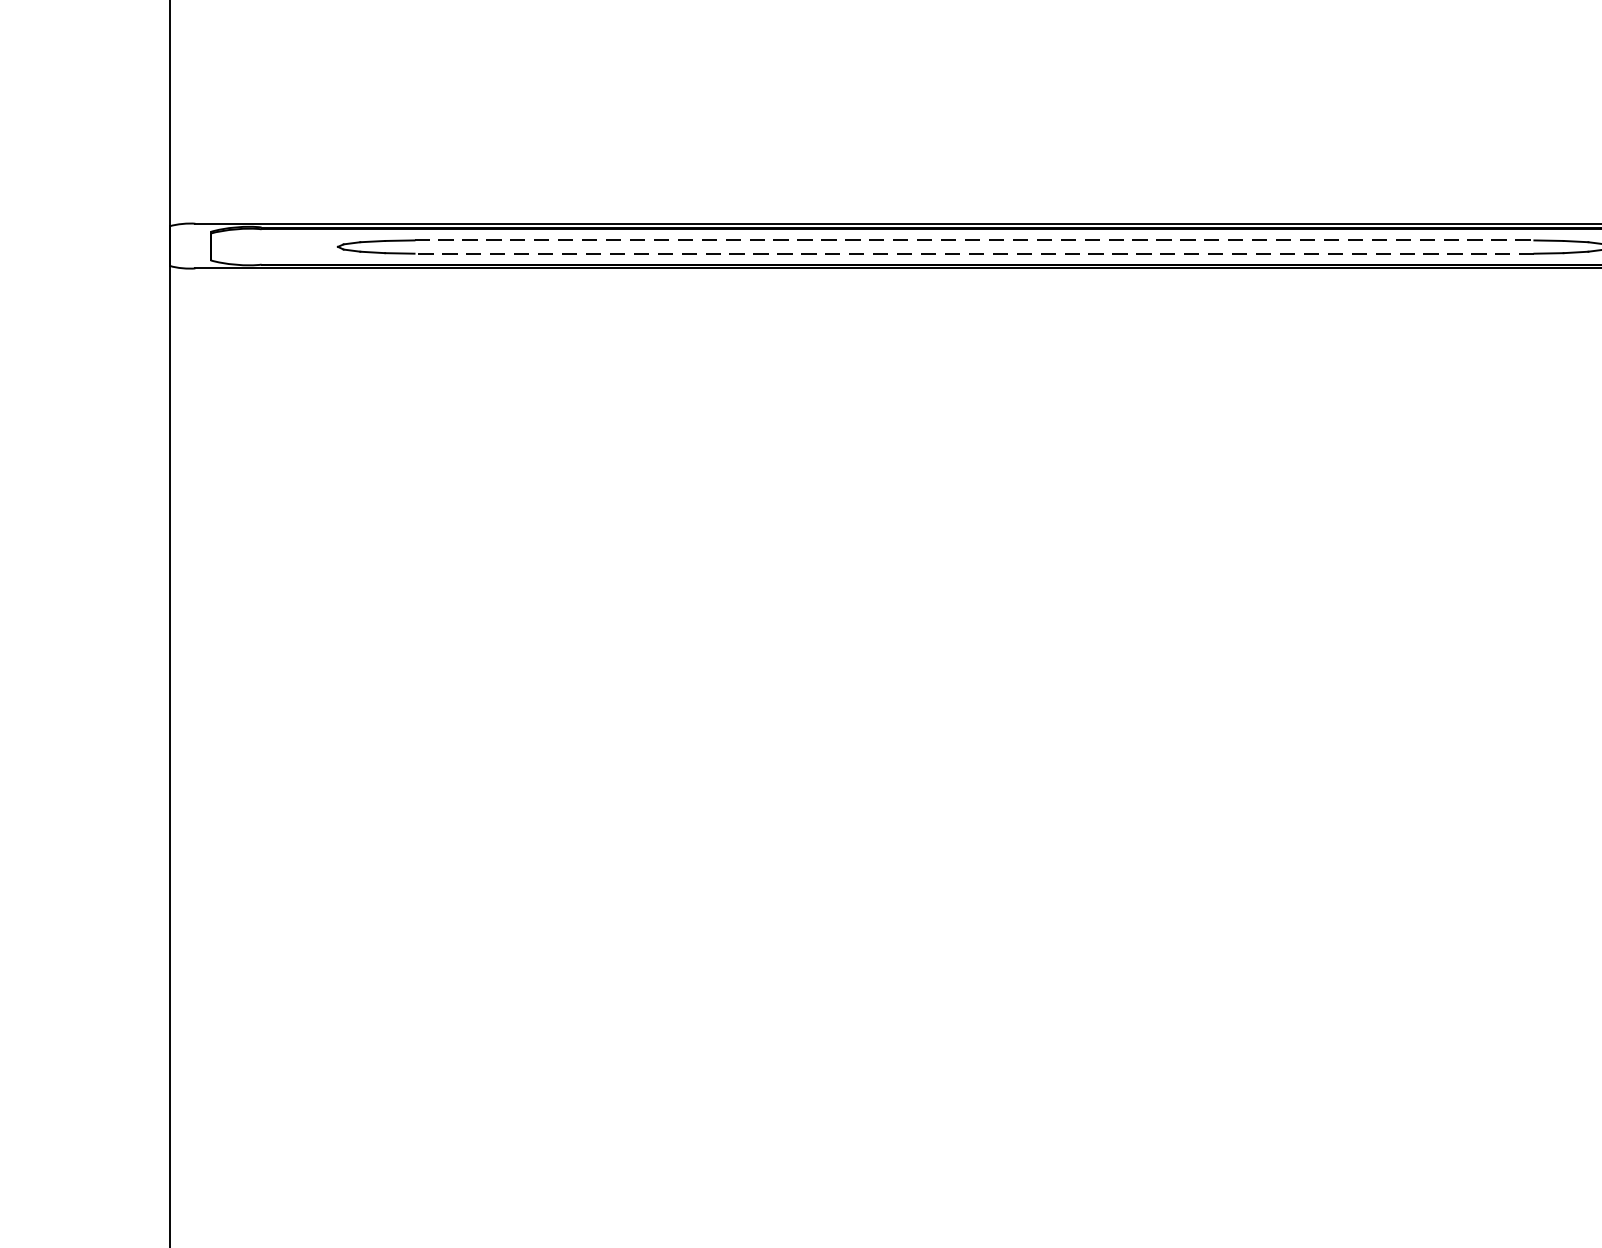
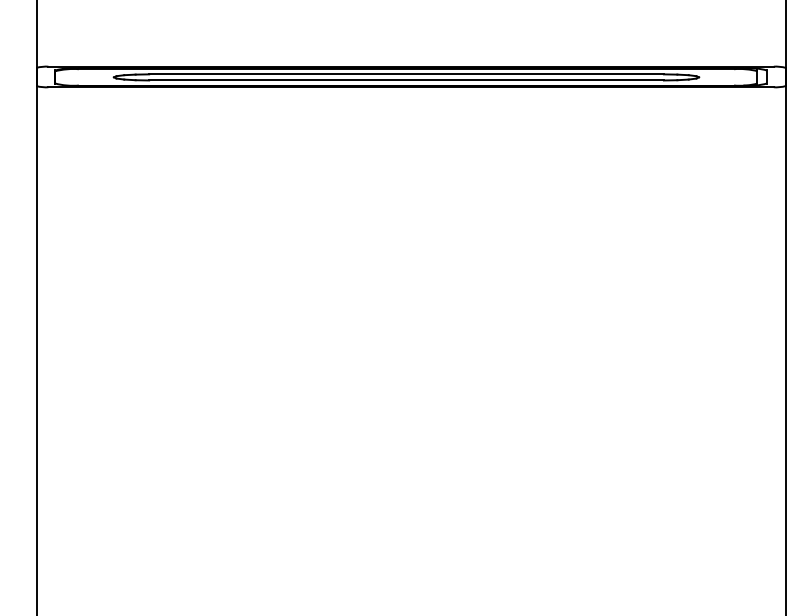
line: (976, 240) -> (407, 74), dashed -> solid
line: (974, 253) -> (406, 80), dashed -> solid

